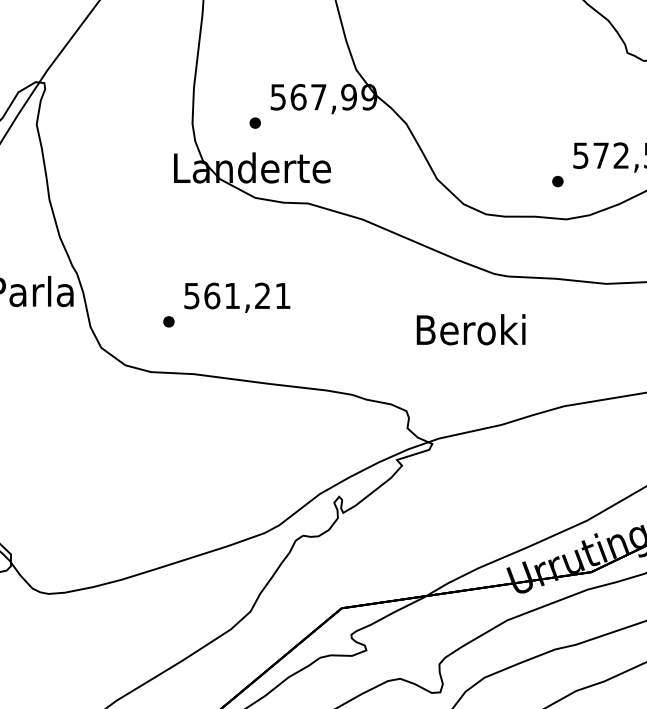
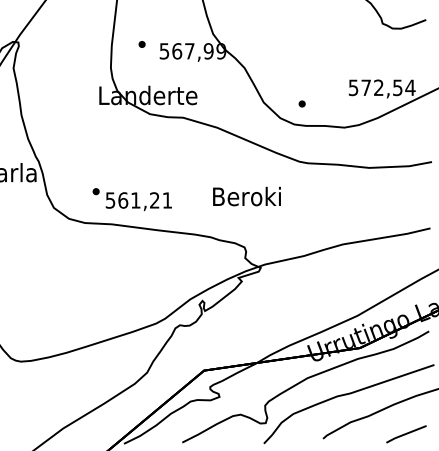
part: (254, 123) -> (141, 44), moved
part: (556, 180) -> (301, 103), moved
text: (236, 297) -> (138, 201), moved
text: (470, 329) -> (246, 196), moved

